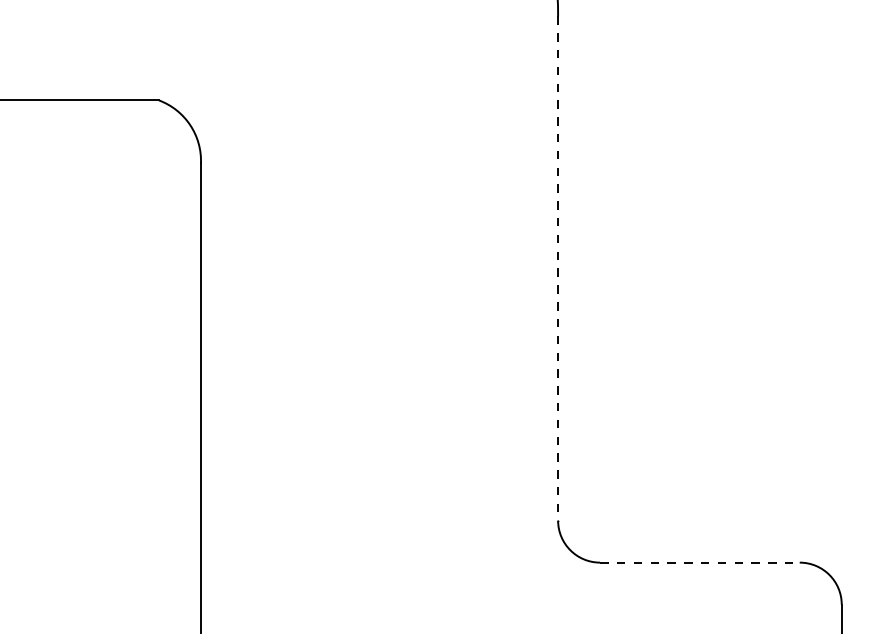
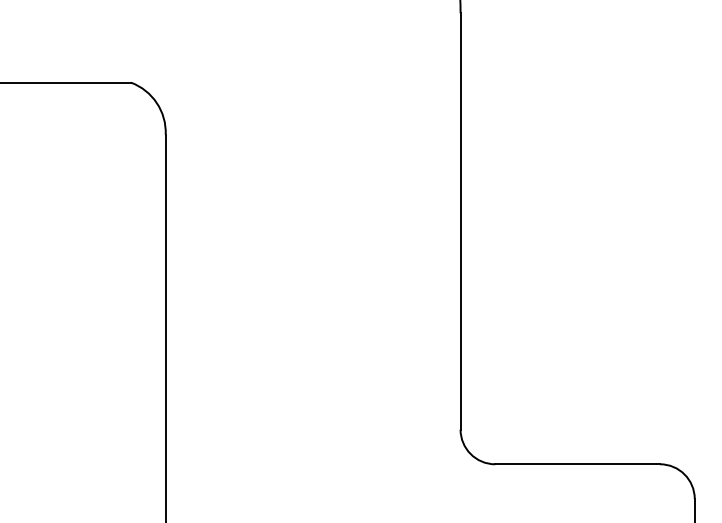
line: (558, 268) -> (460, 221), dashed -> solid
line: (699, 562) -> (577, 464), dashed -> solid

